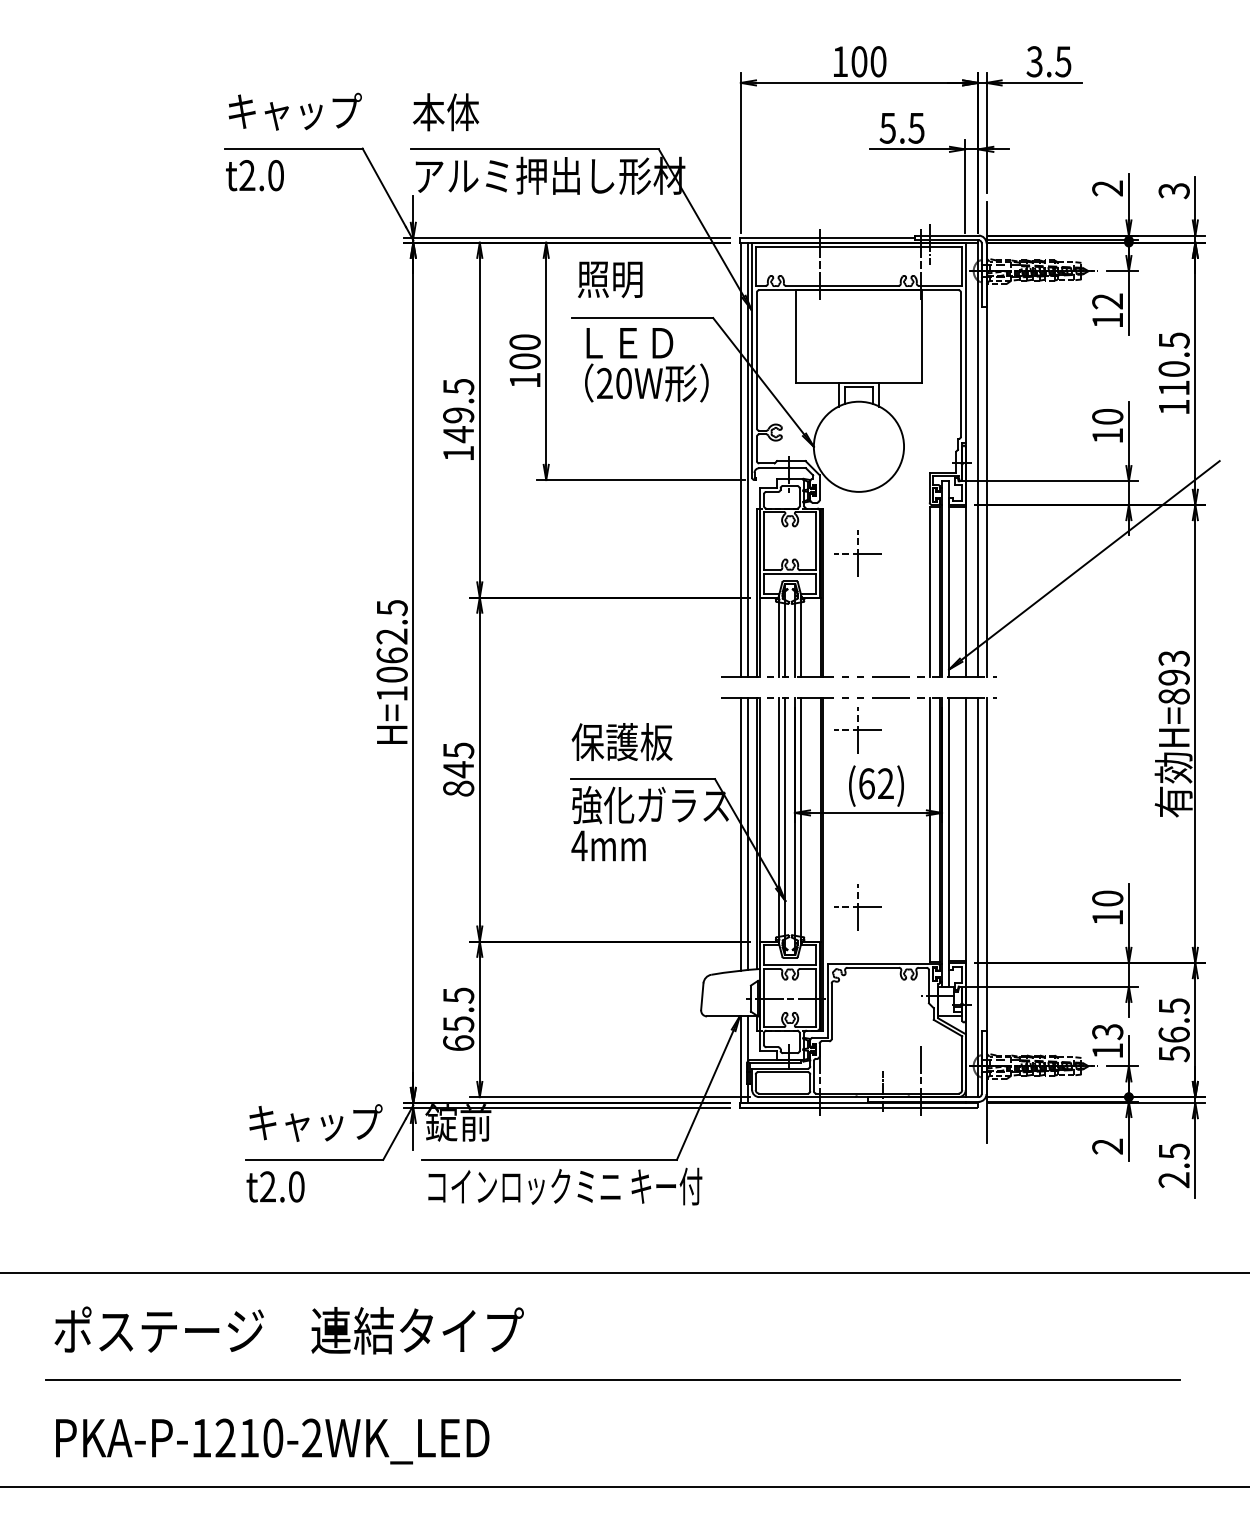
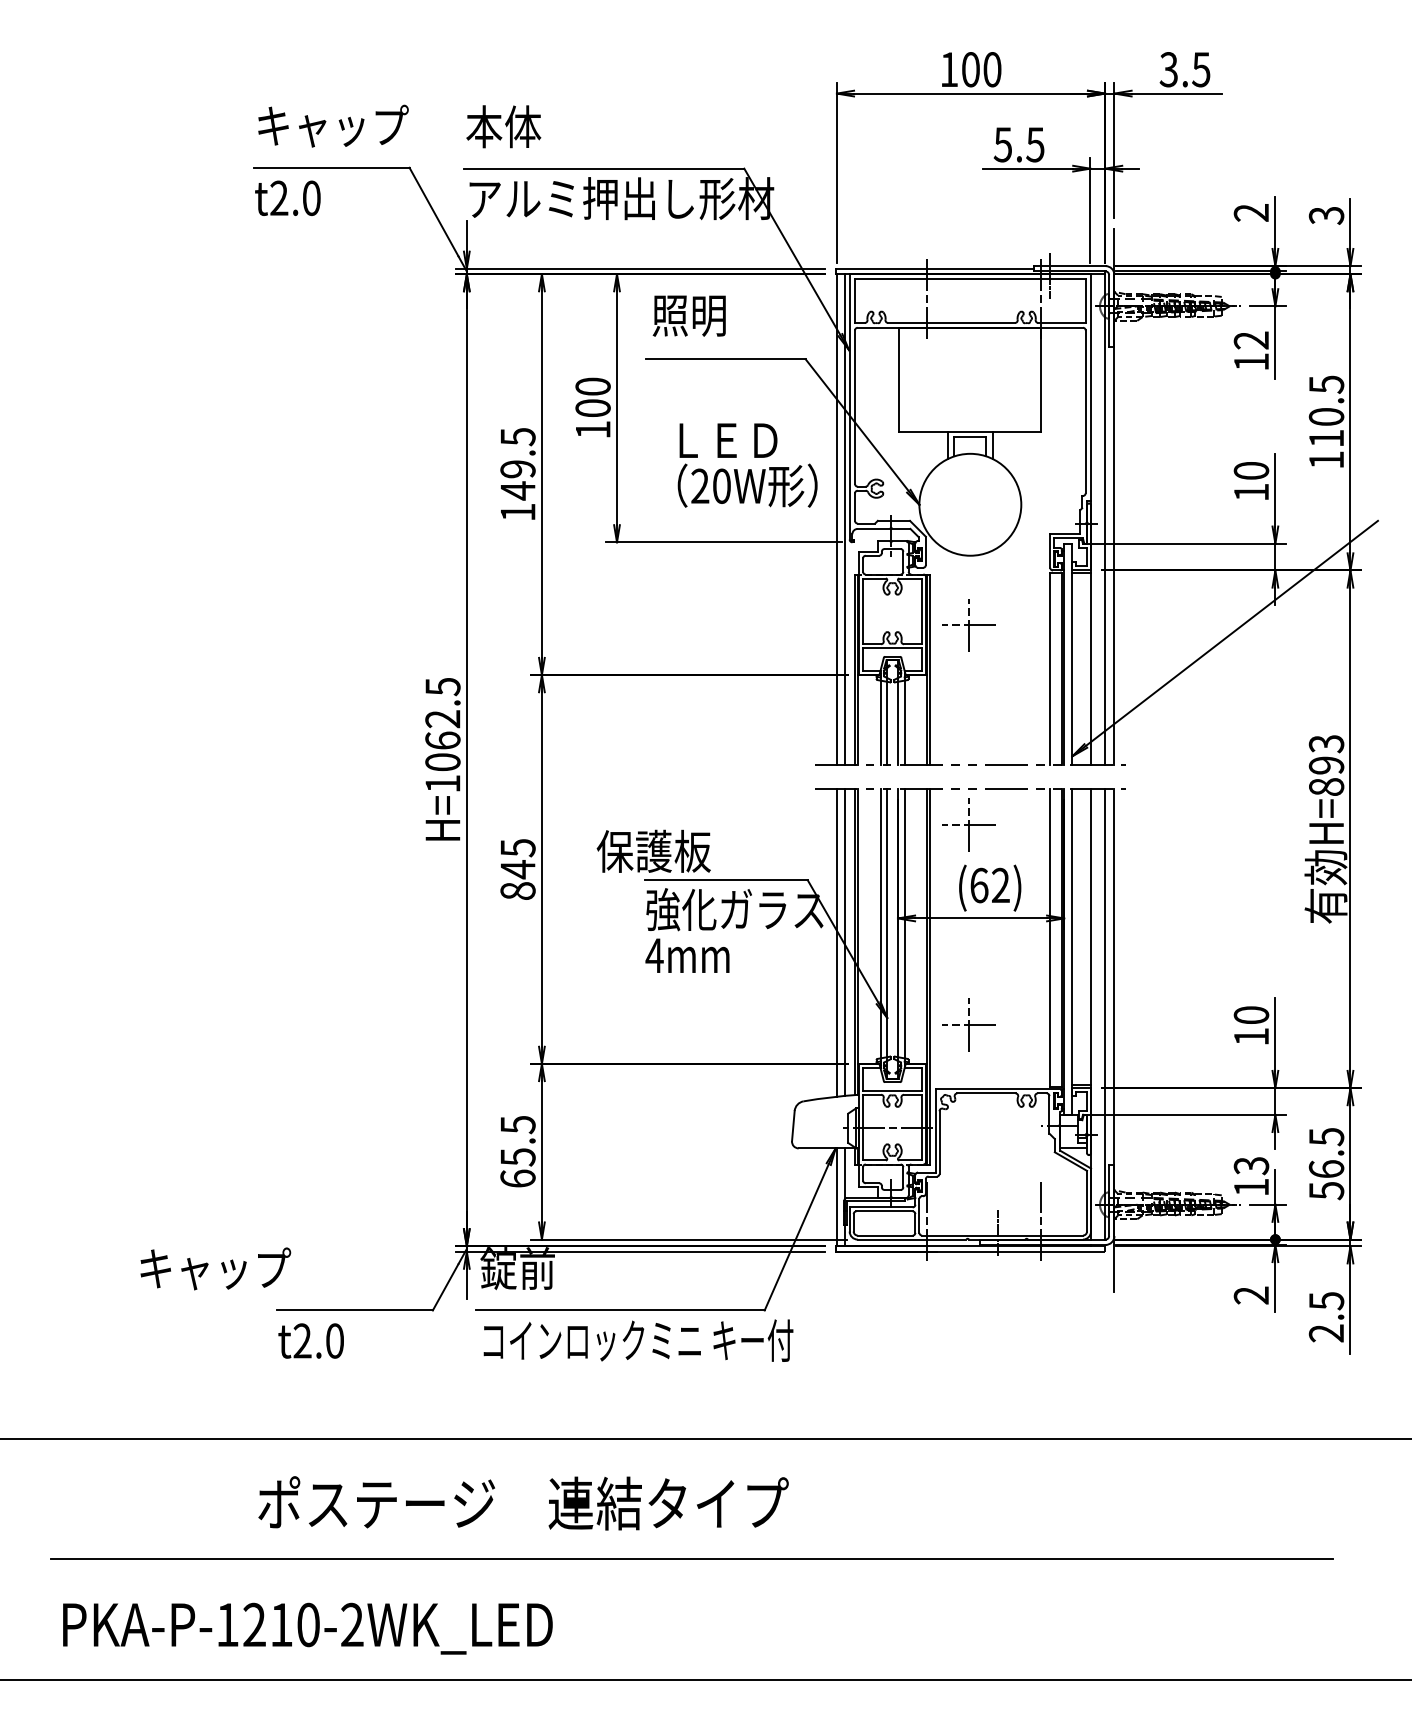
text: (646, 365) -> (747, 465), moved
text: (621, 741) -> (653, 850), moved
text: (315, 1122) -> (215, 1268), moved
text: (289, 1330) -> (523, 1503), moved

